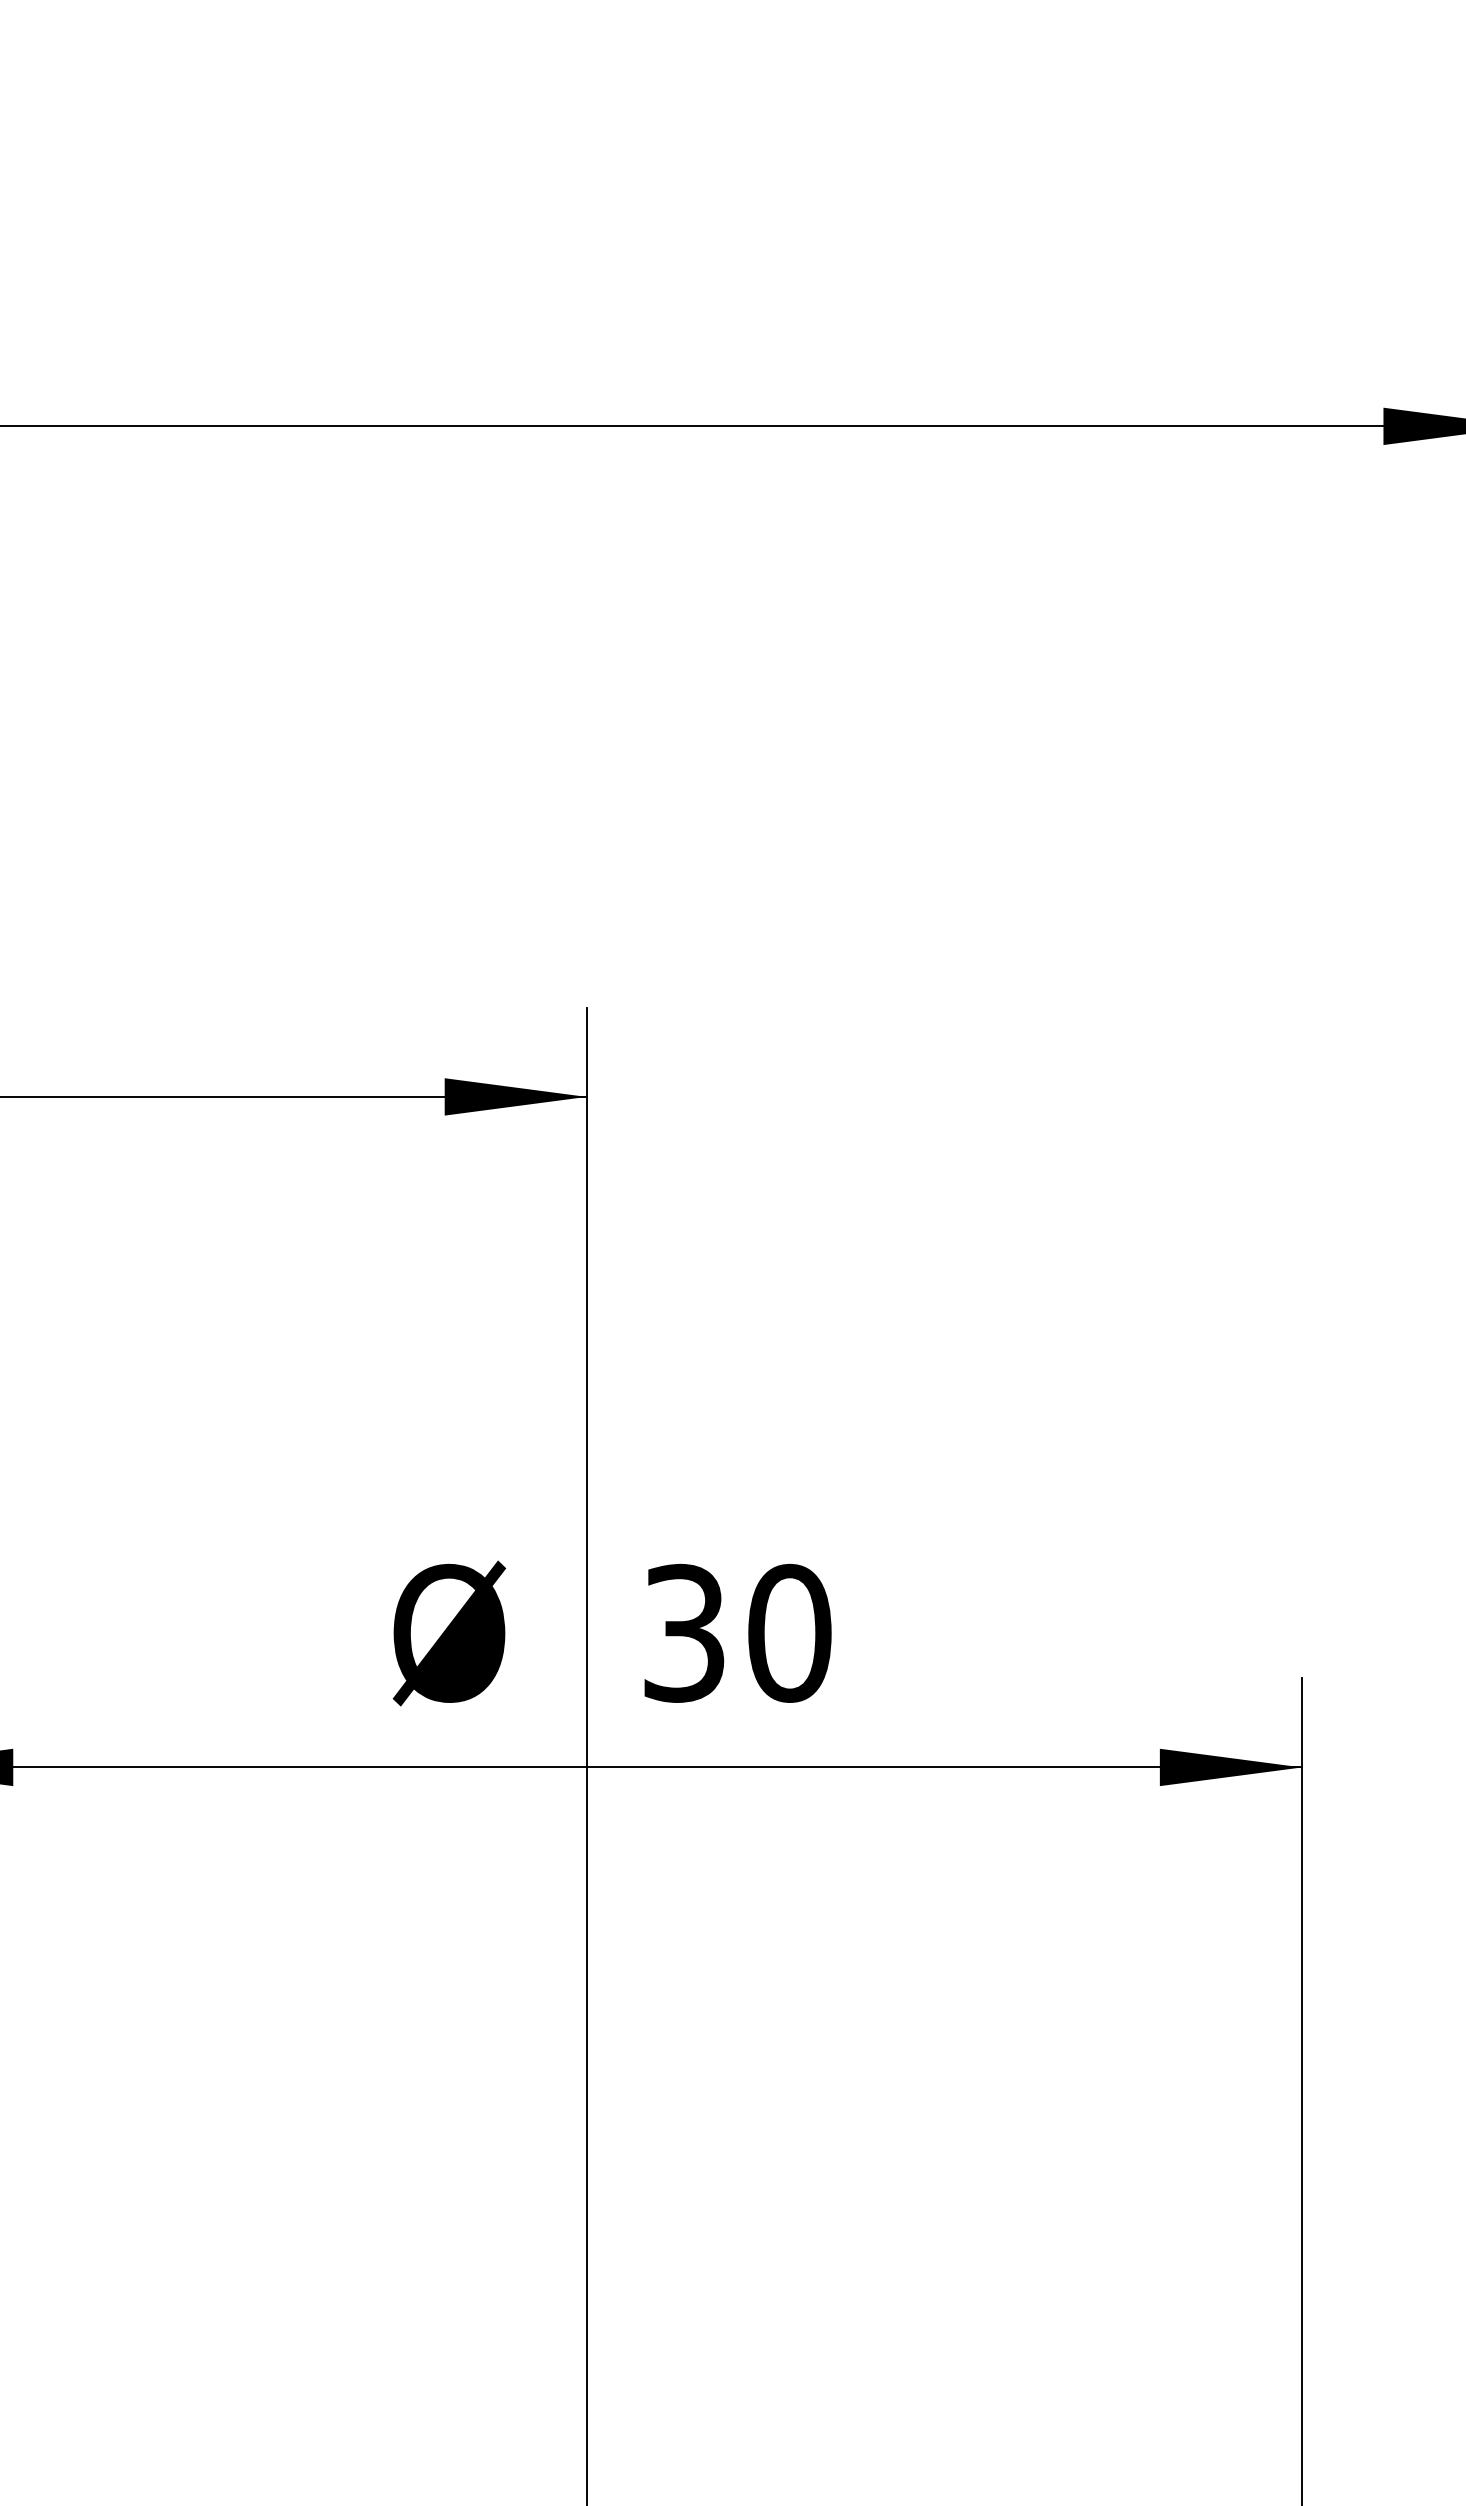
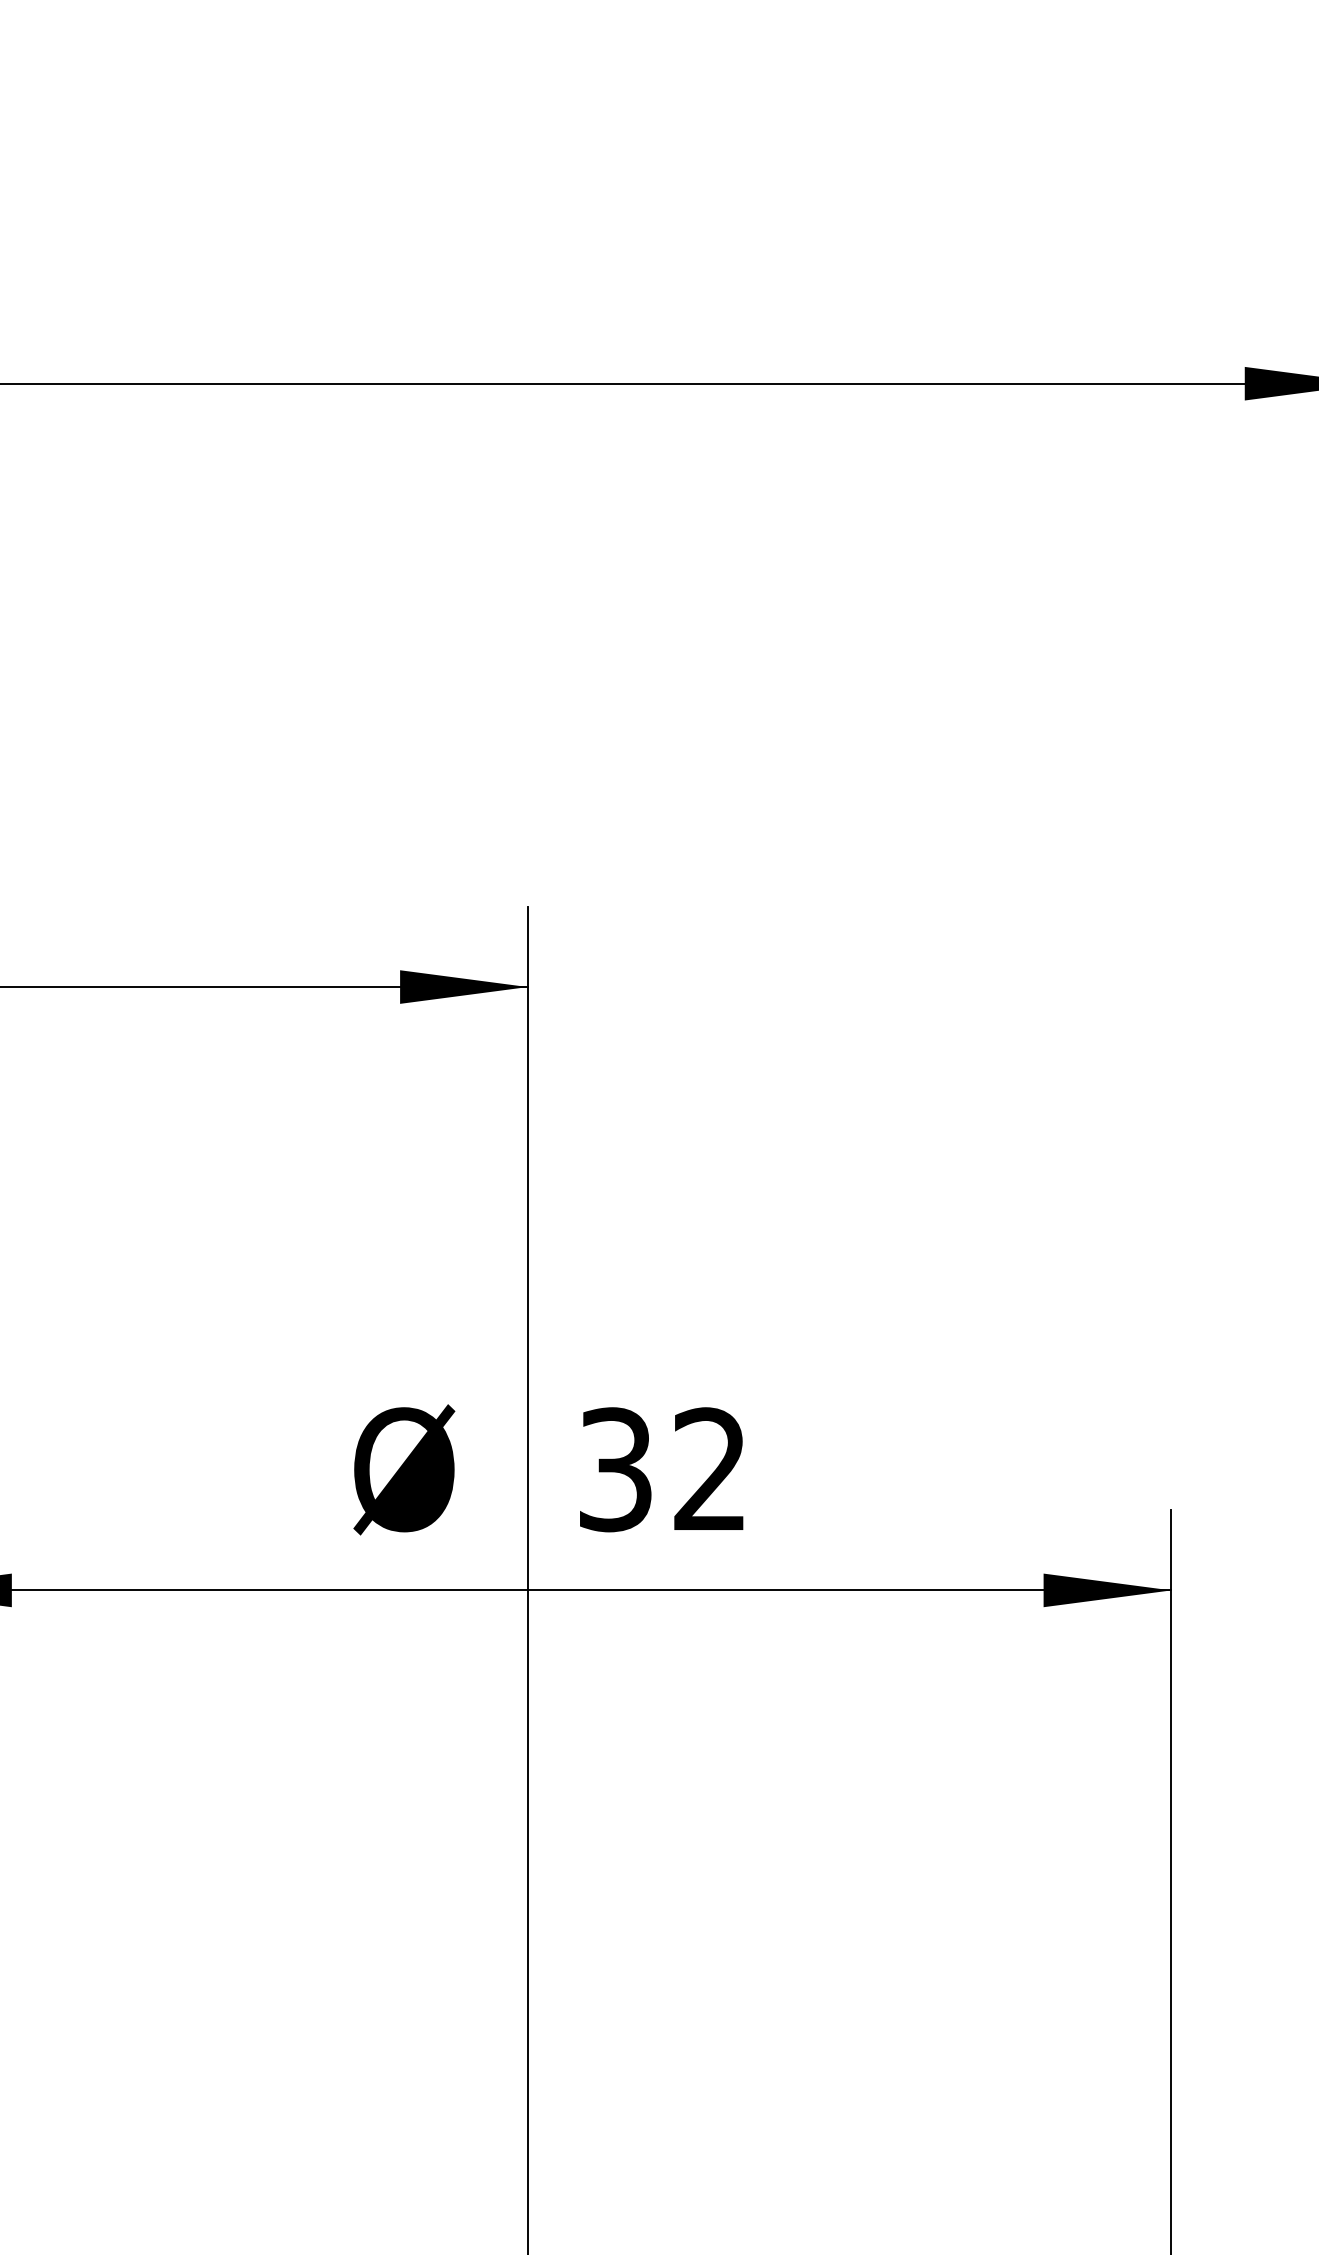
text: (789, 1632) -> (710, 1468), 30 -> 32

